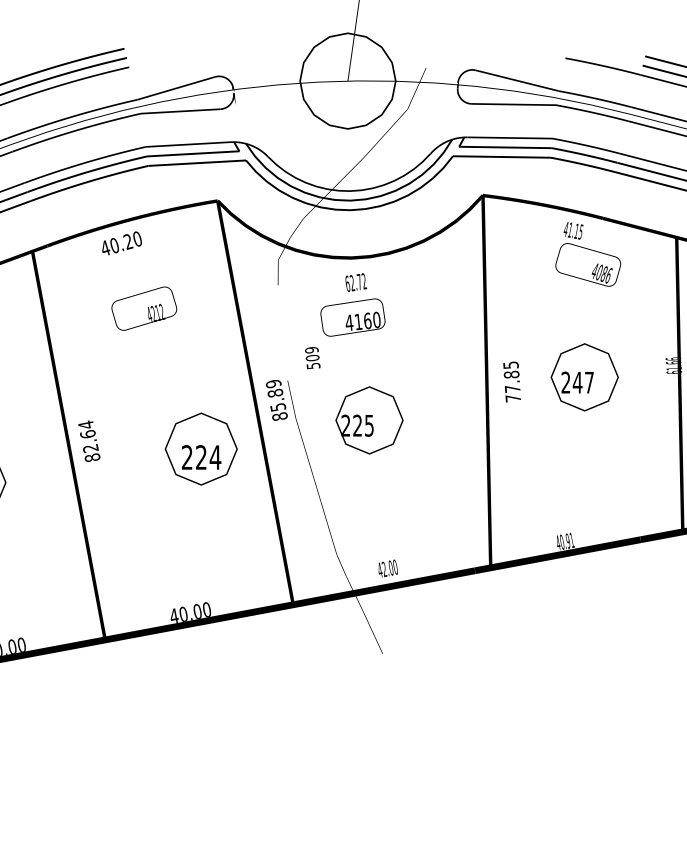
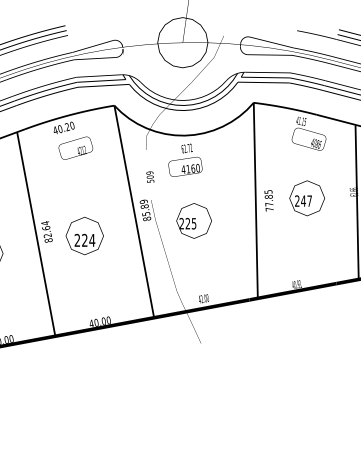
text: (143, 307) -> (75, 147), moved
text: (313, 356) -> (150, 176), moved
text: (200, 450) -> (84, 236), moved

